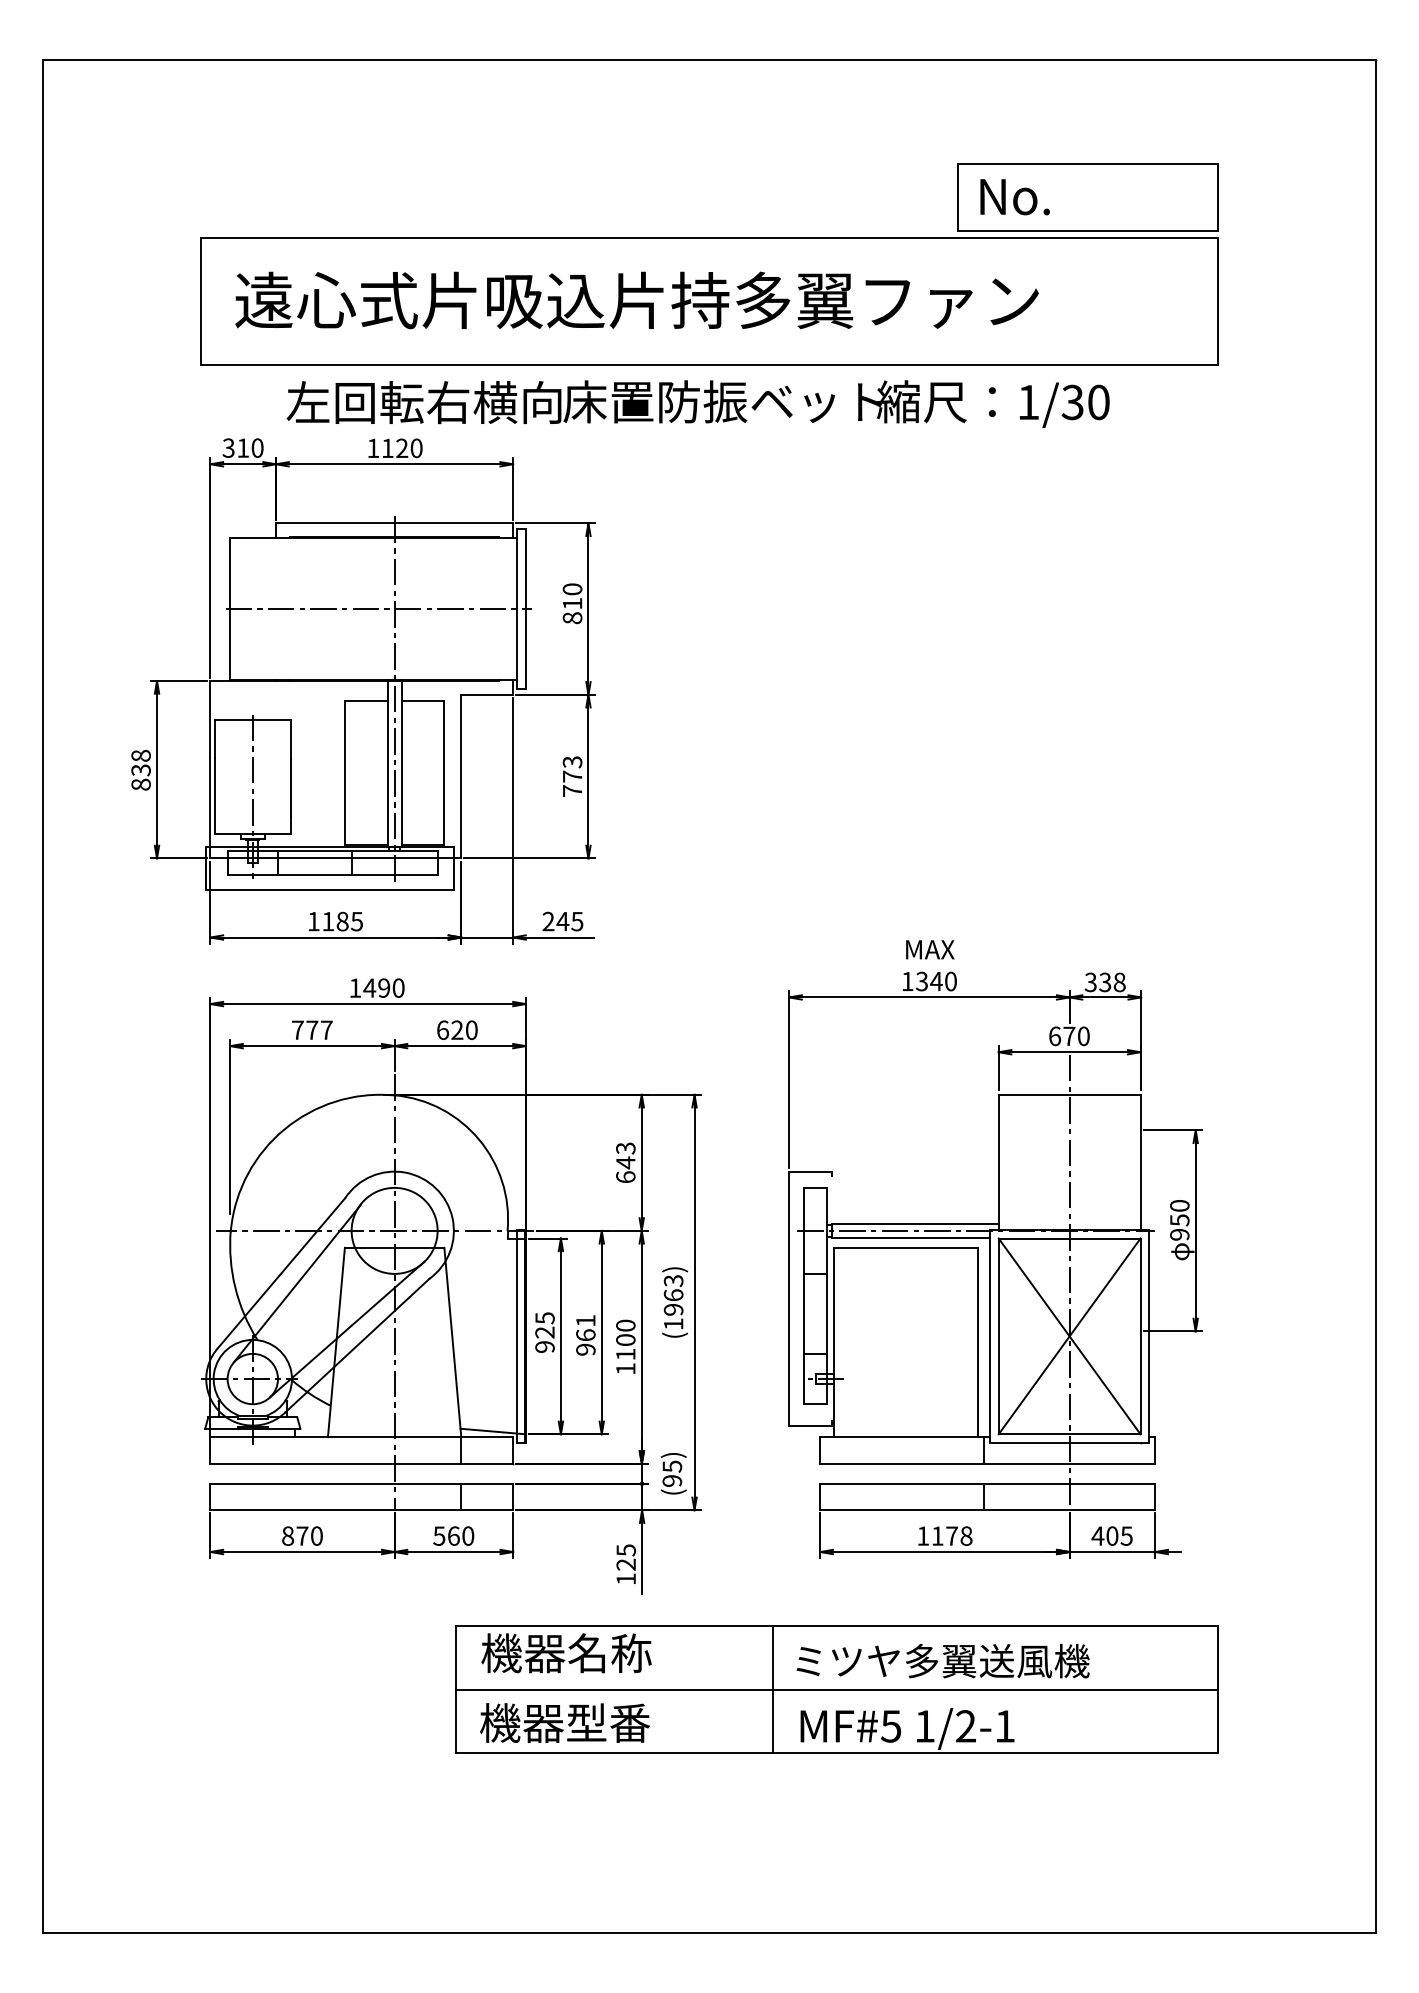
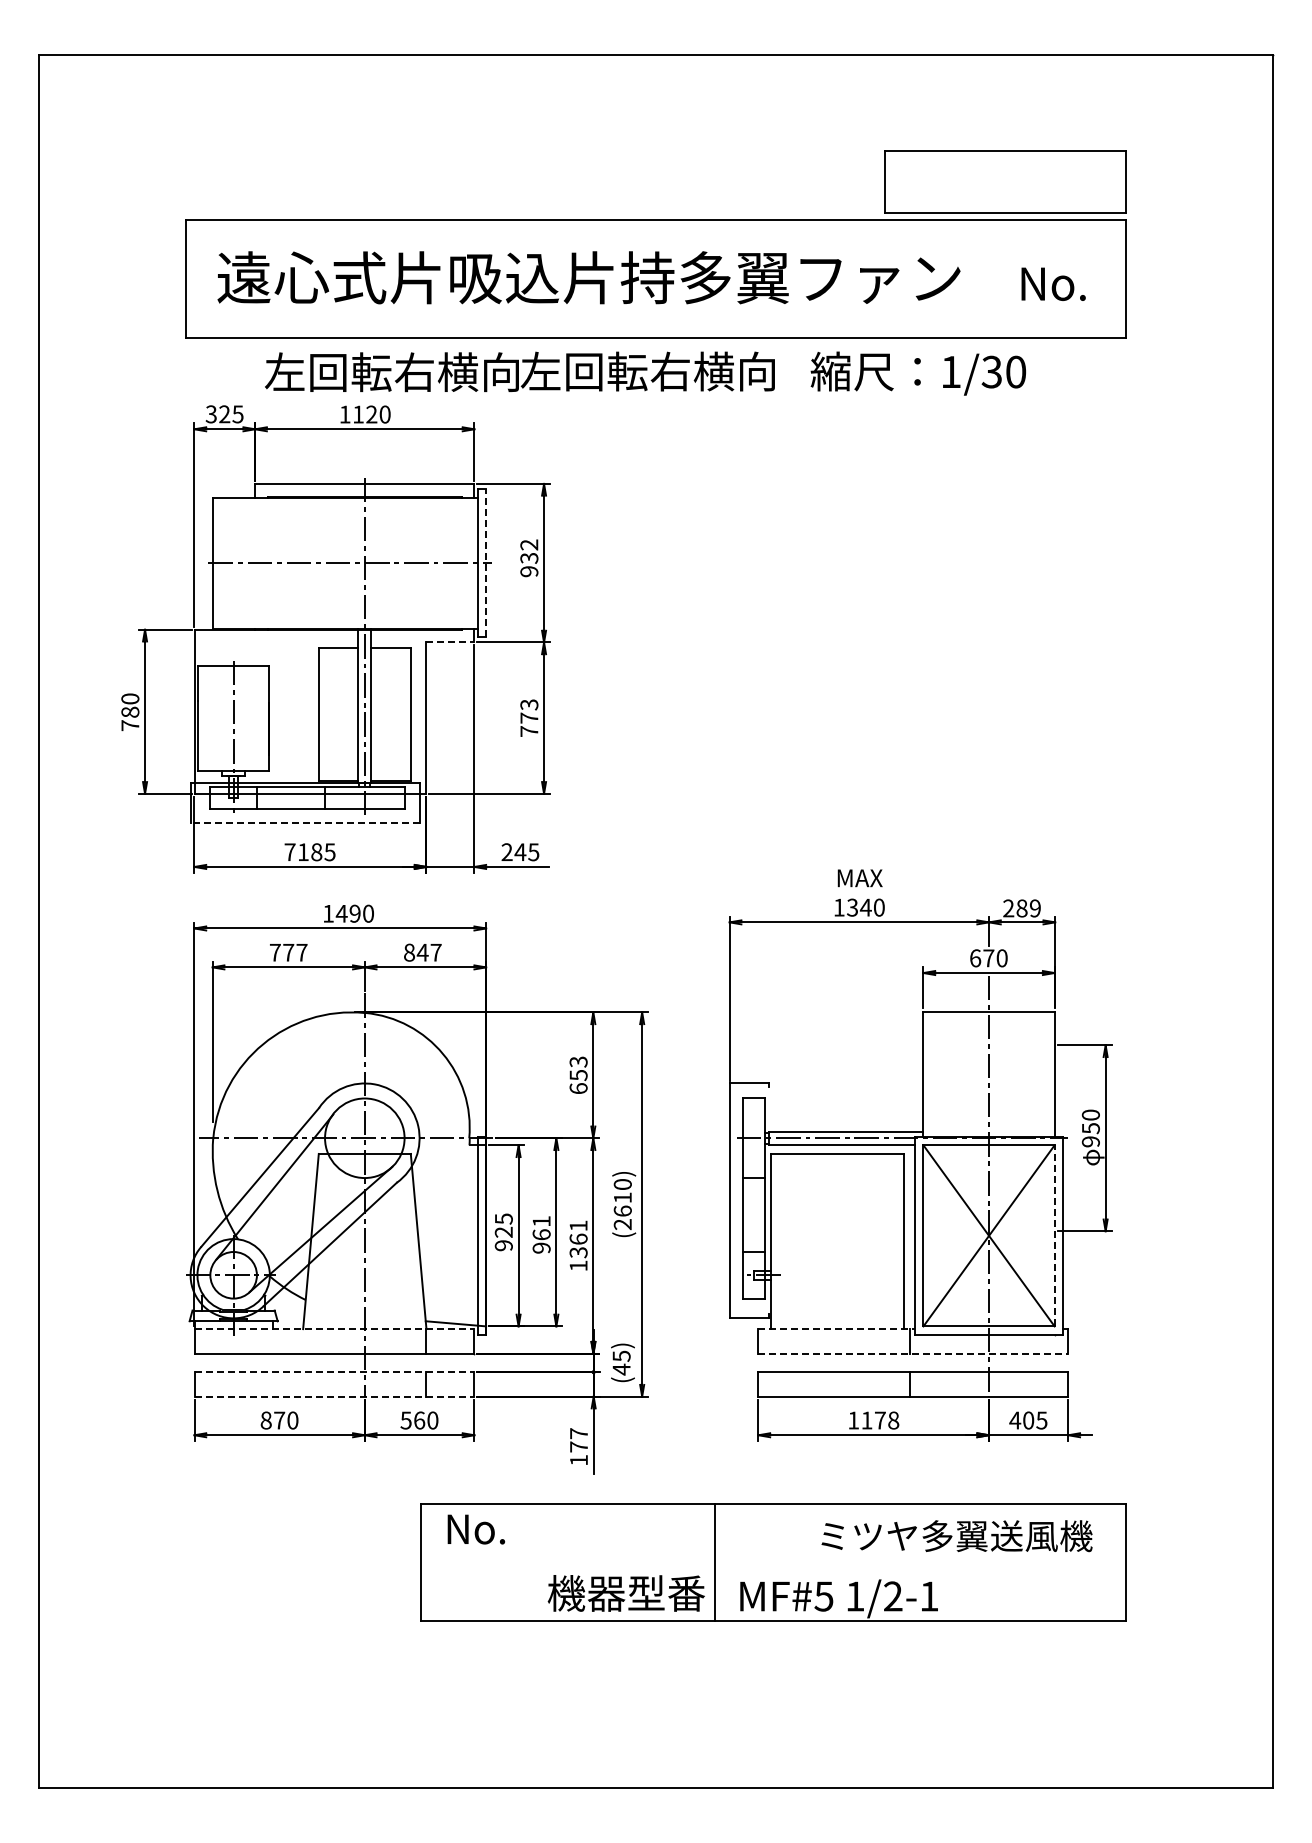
text: (1014, 196) -> (1053, 283), moved
text: (721, 401) -> (667, 371), 床置防振ベット -> 左回転右横向
text: (250, 448) -> (231, 414), 310 -> 325
text: (572, 603) -> (529, 558), 810 -> 932
line: (526, 609) -> (486, 563), solid -> dashed
line: (487, 694) -> (450, 642), solid -> dashed
text: (141, 770) -> (130, 712), 838 -> 780
line: (330, 889) -> (305, 822), solid -> dashed
text: (313, 920) -> (289, 851), 1185 -> 7185
text: (1104, 982) -> (1021, 908), 338 -> 289
text: (457, 1030) -> (422, 952), 620 -> 847
text: (625, 1163) -> (578, 1075), 643 -> 653
text: (673, 1302) -> (622, 1204), (1963) -> (2610)
line: (1140, 1336) -> (1054, 1235), solid -> dashed
text: (625, 1340) -> (578, 1239), 1100 -> 1361
line: (361, 1437) -> (334, 1329), solid -> dashed
line: (905, 1437) -> (837, 1329), solid -> dashed
line: (987, 1463) -> (913, 1353), solid -> dashed
text: (672, 1480) -> (621, 1369), (95) -> (45)
line: (361, 1484) -> (334, 1372), solid -> dashed
line: (361, 1510) -> (334, 1396), solid -> dashed
text: (626, 1557) -> (579, 1440), 125 -> 177
text: (566, 1652) -> (523, 1528), 機器名称 -> No.
text: (942, 1661) -> (956, 1536), moved
line: (836, 1689) -> (773, 1562), removed
text: (564, 1723) -> (625, 1593), moved

